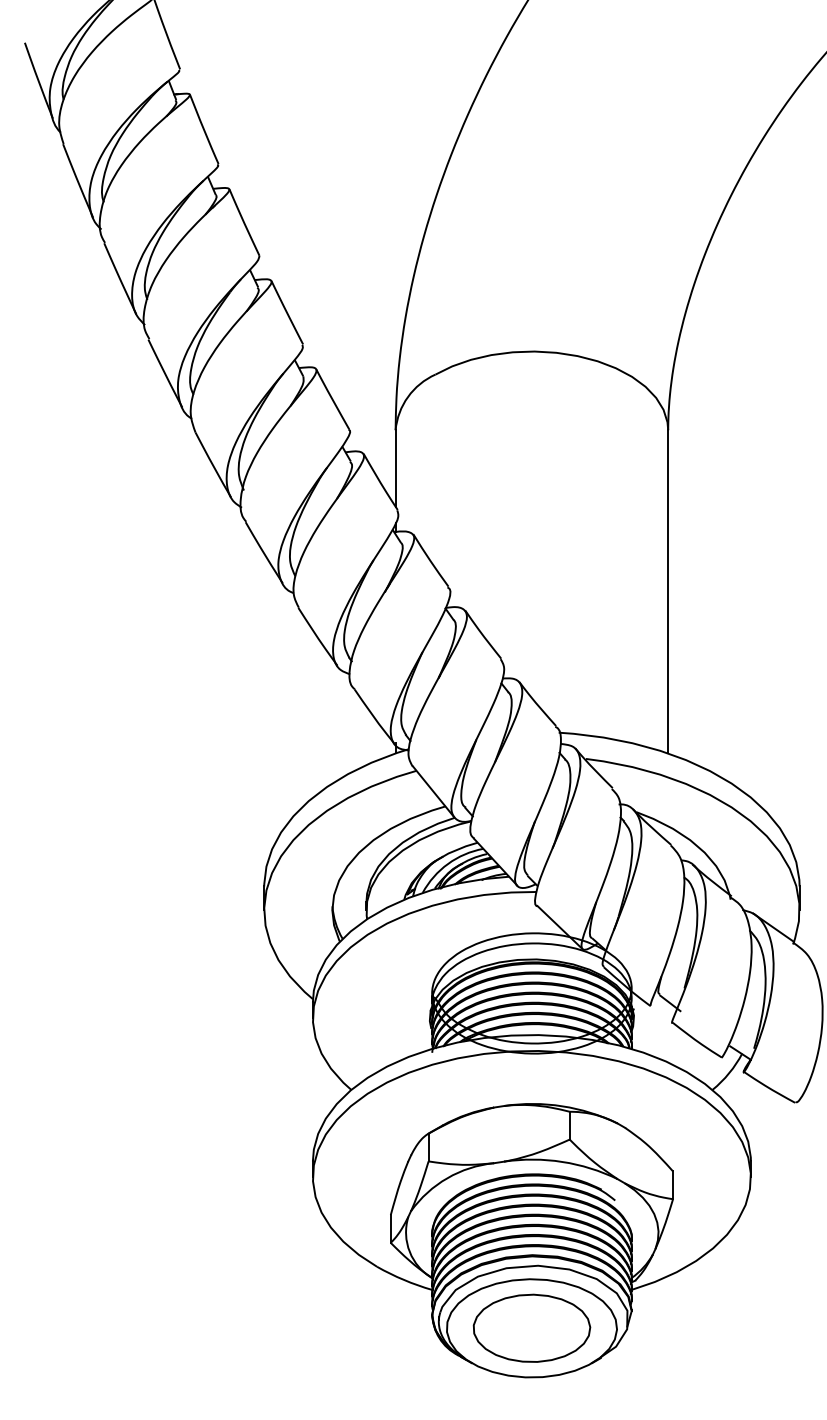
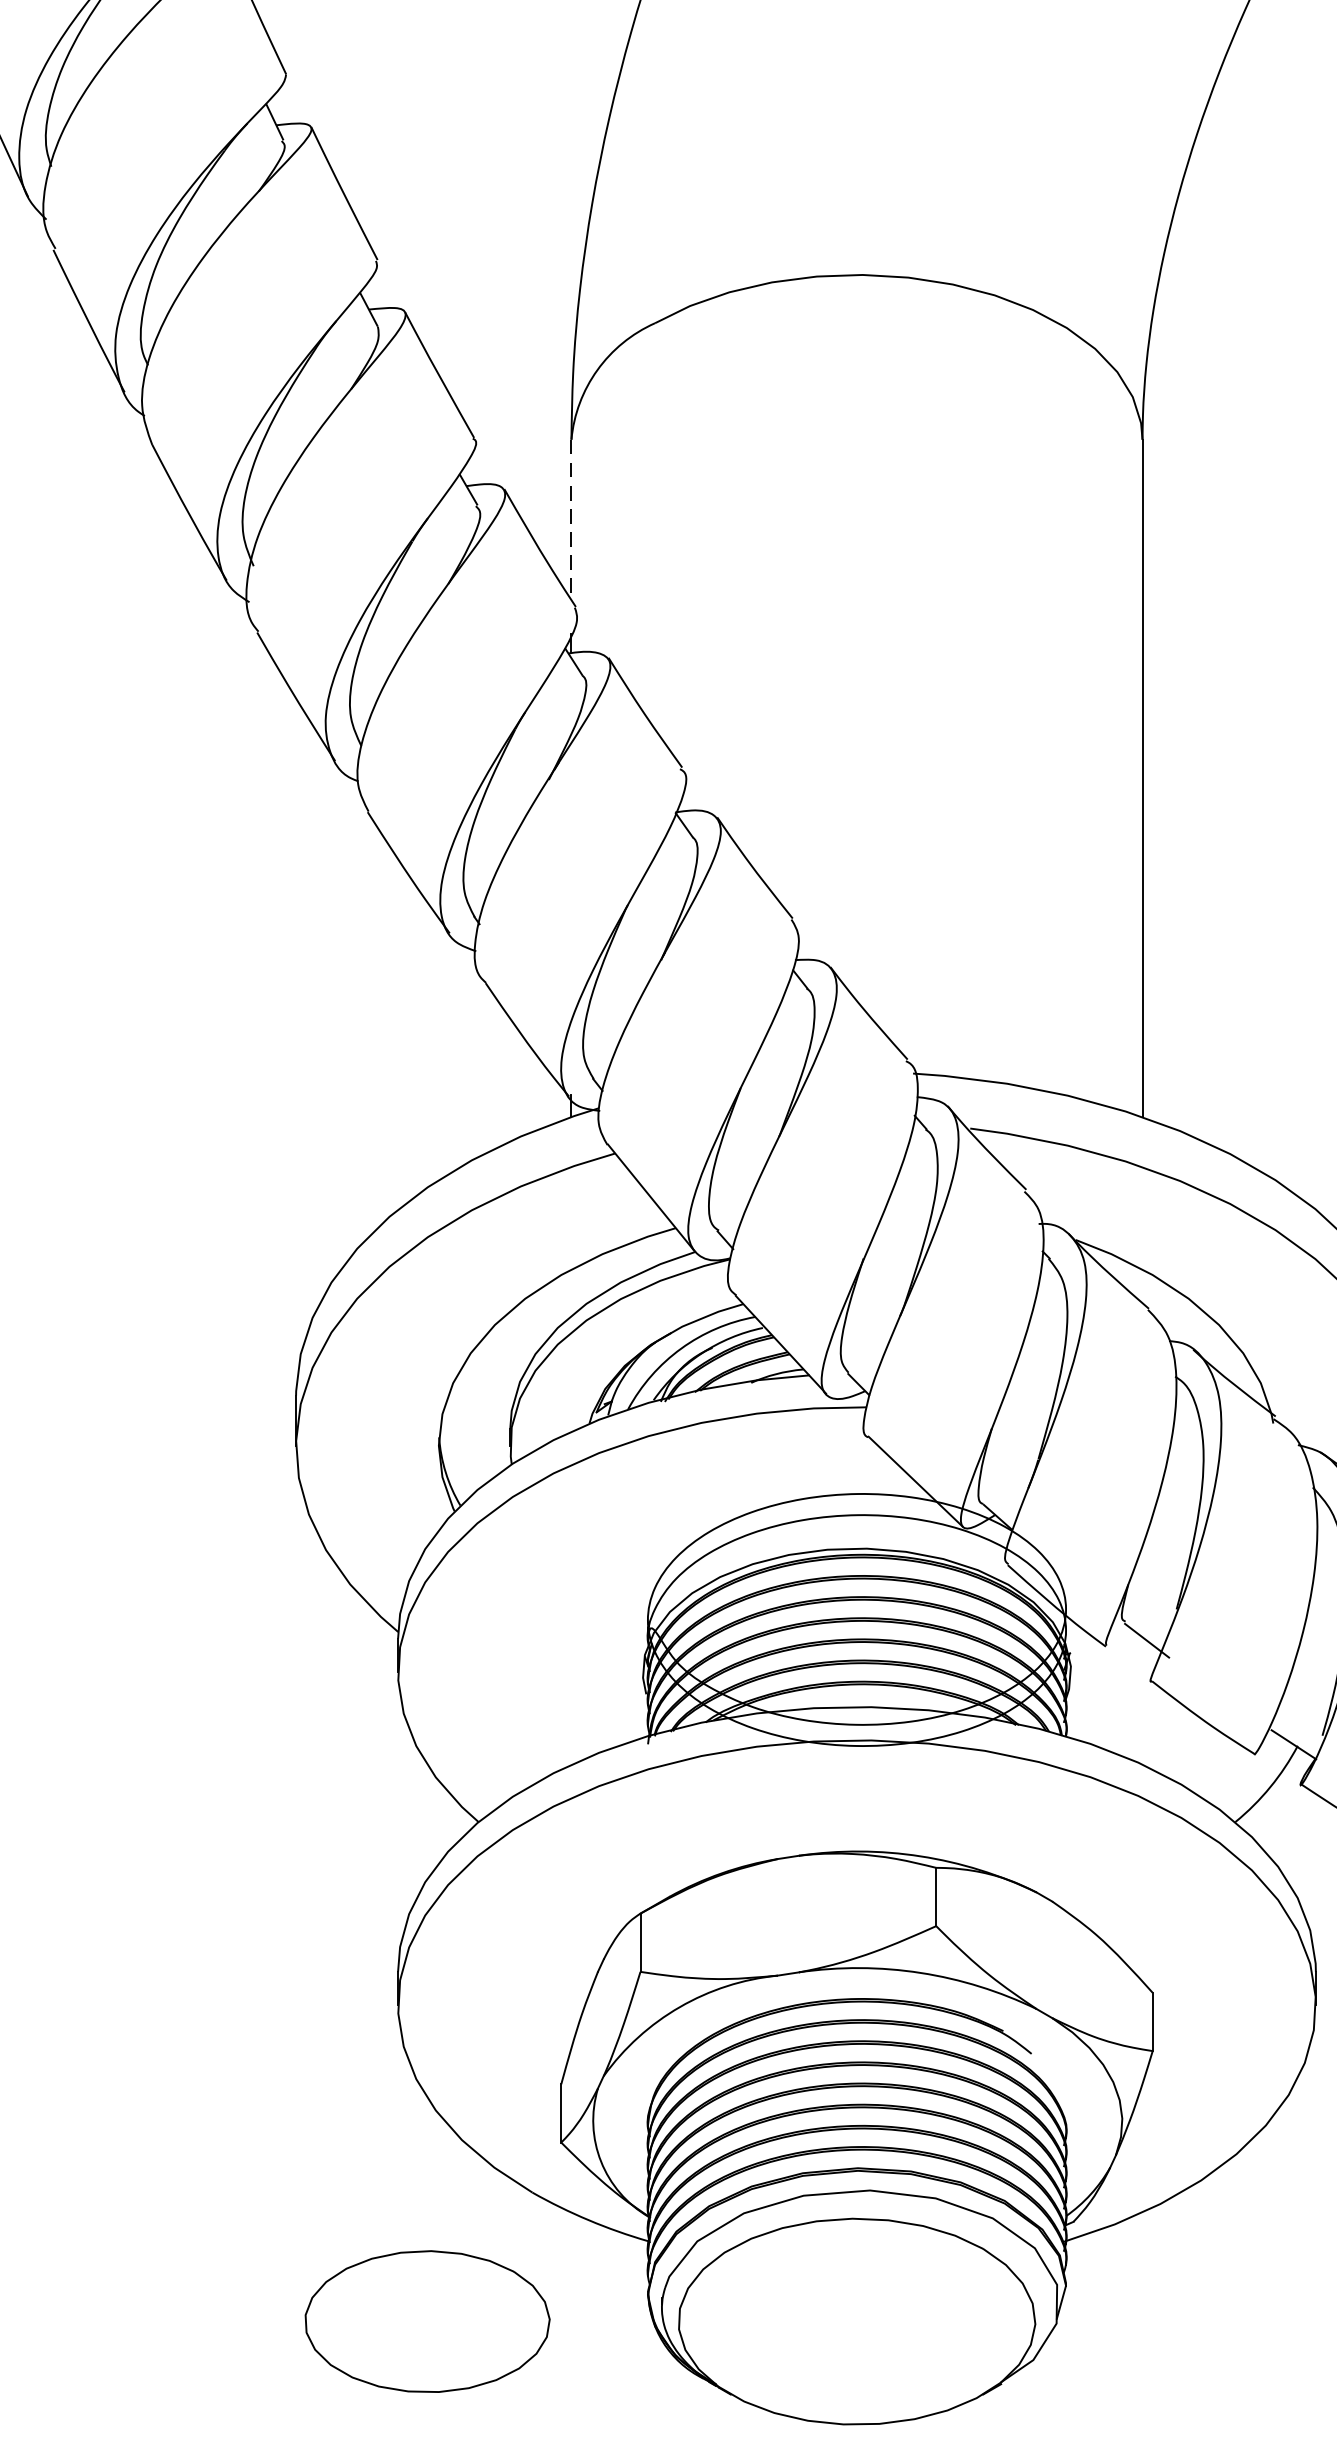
line: (395, 468) -> (571, 520), solid -> dashed
part: (531, 1327) -> (426, 2319), moved

